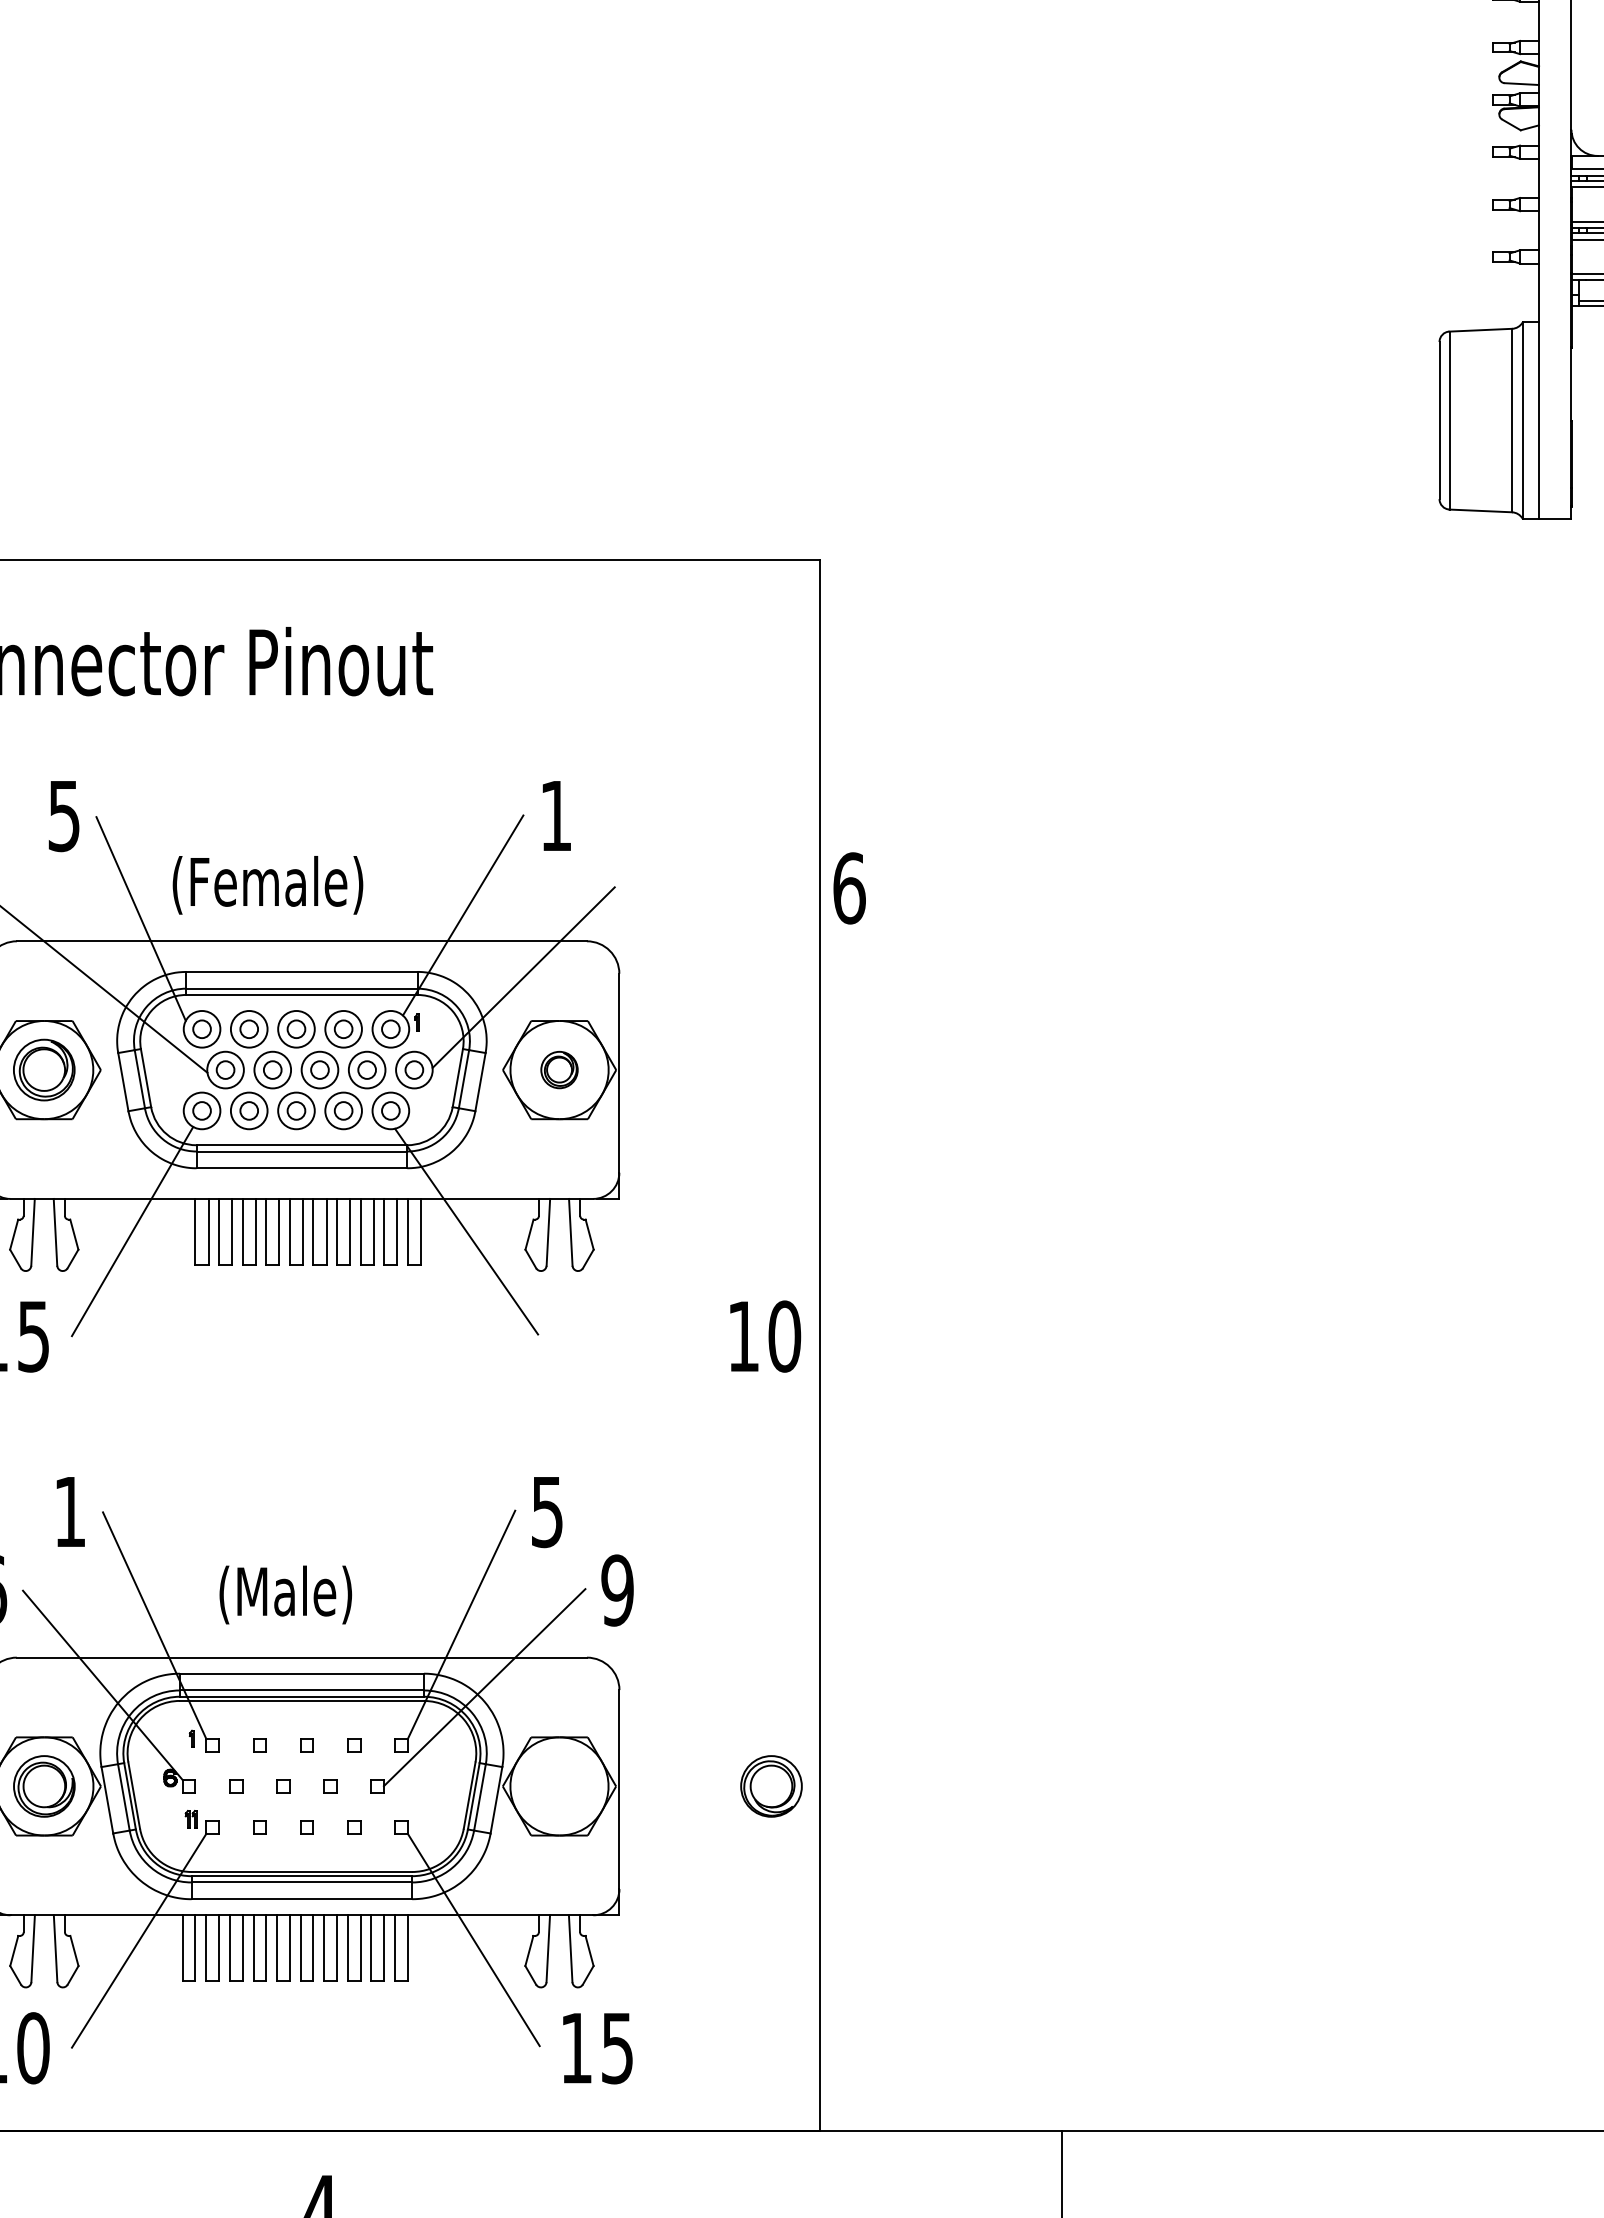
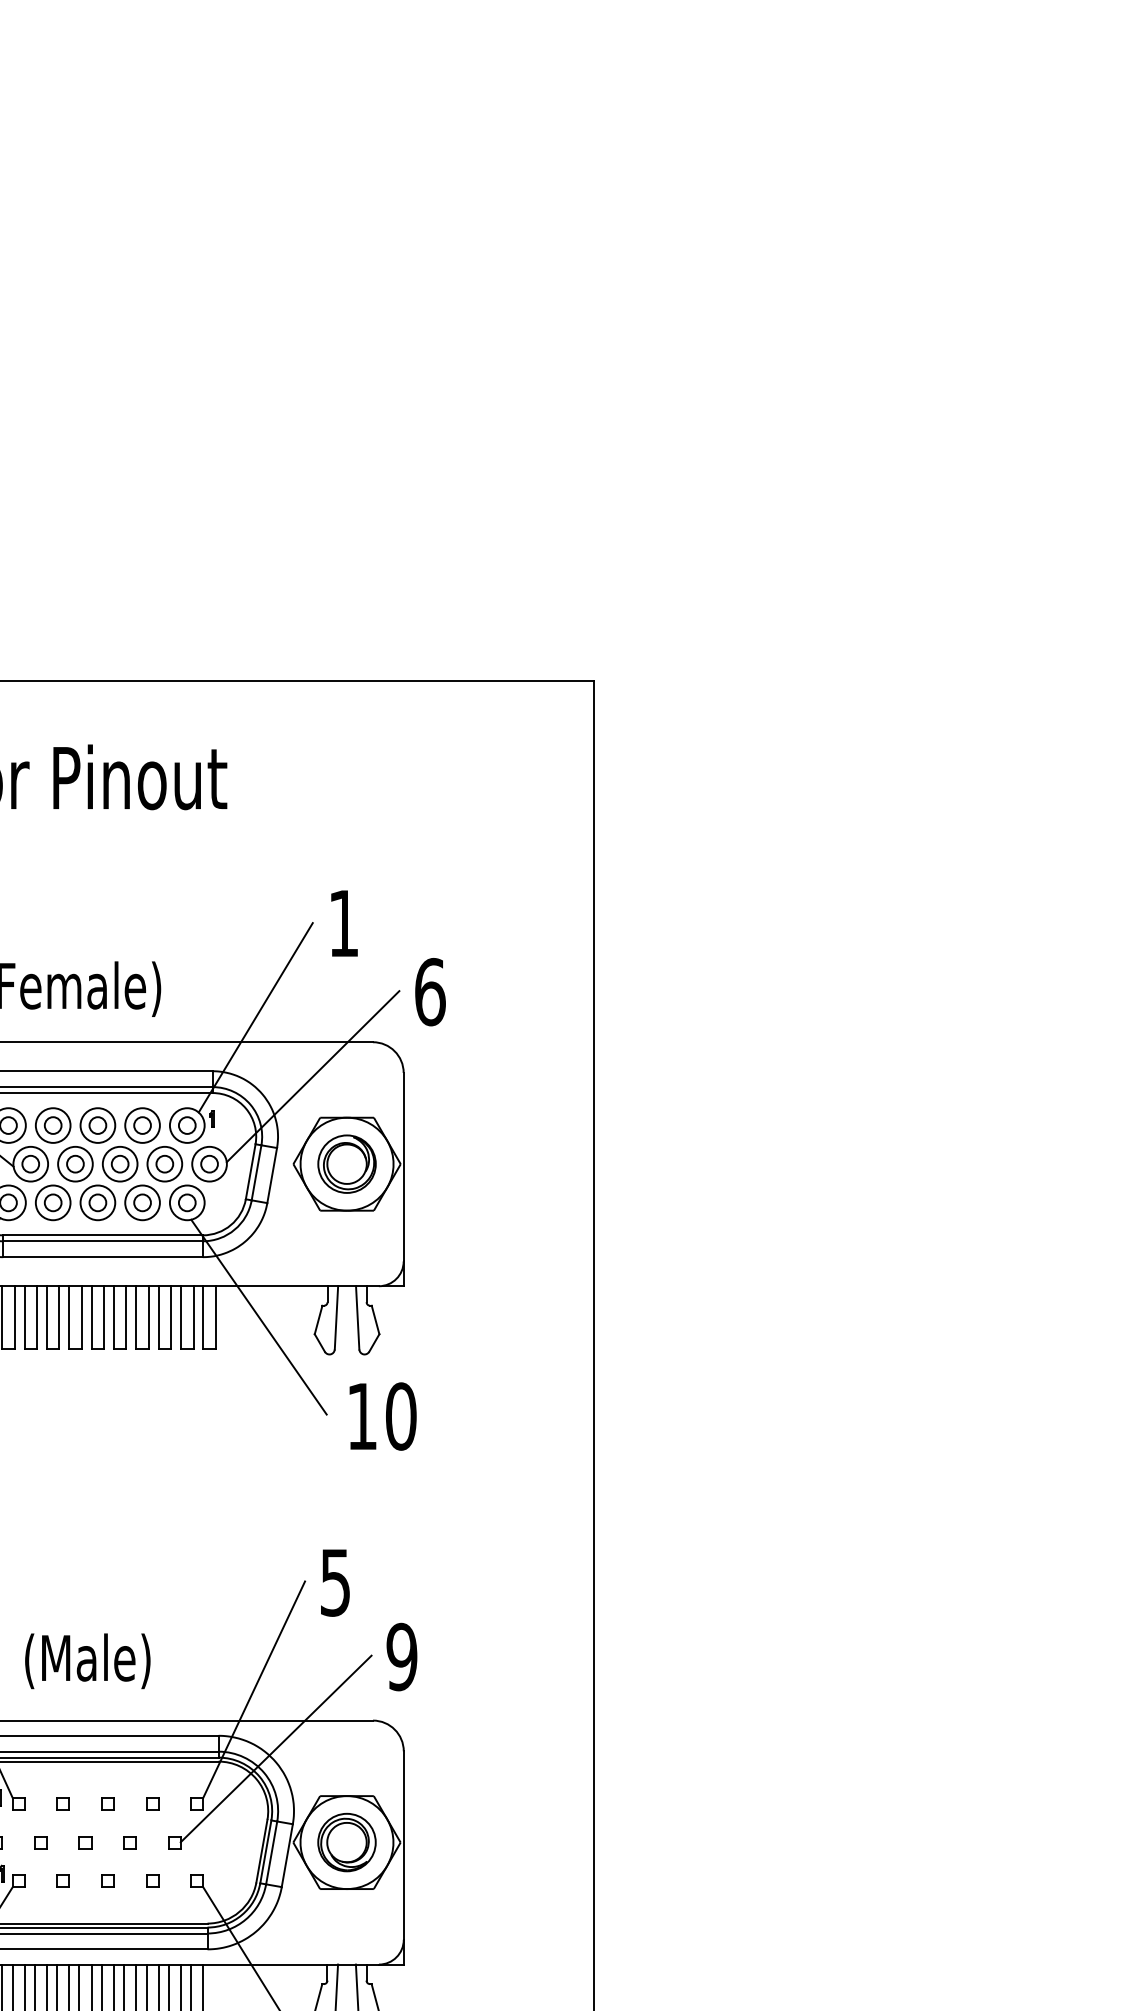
text: (849, 888) -> (430, 992), moved
part: (559, 1069) -> (346, 1163), size x1.67
text: (765, 1336) -> (382, 1416), moved
part: (771, 1786) -> (346, 1842), moved

